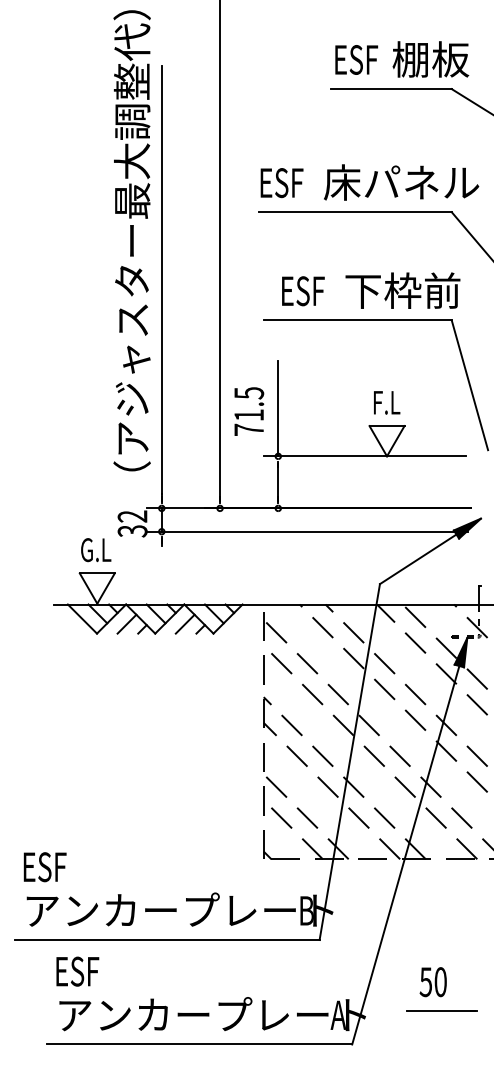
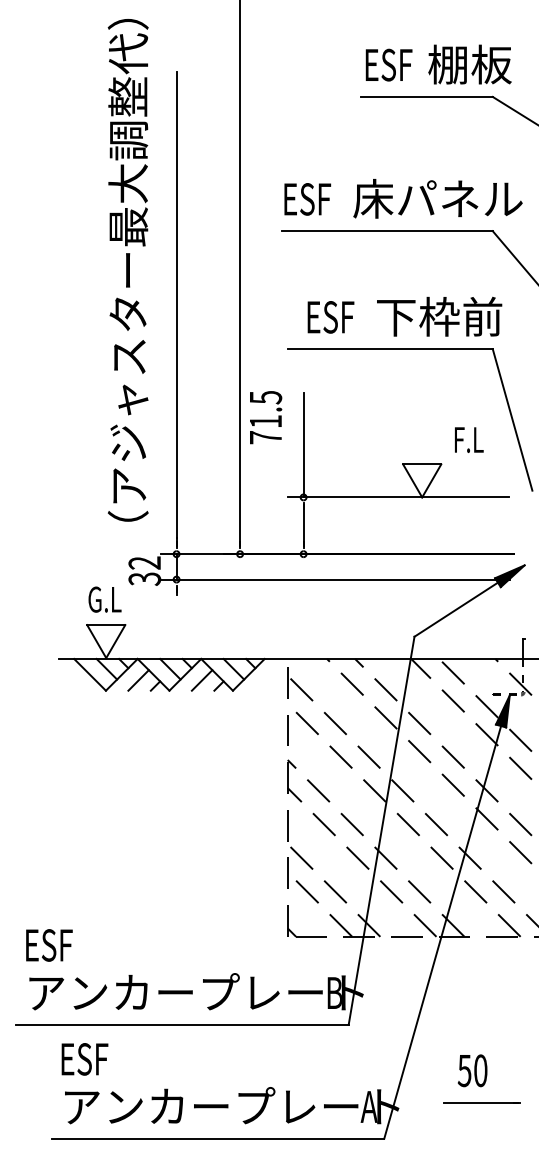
text: (131, 240) -> (127, 270), moved
text: (387, 402) -> (469, 439), moved
text: (249, 411) -> (266, 417), moved

